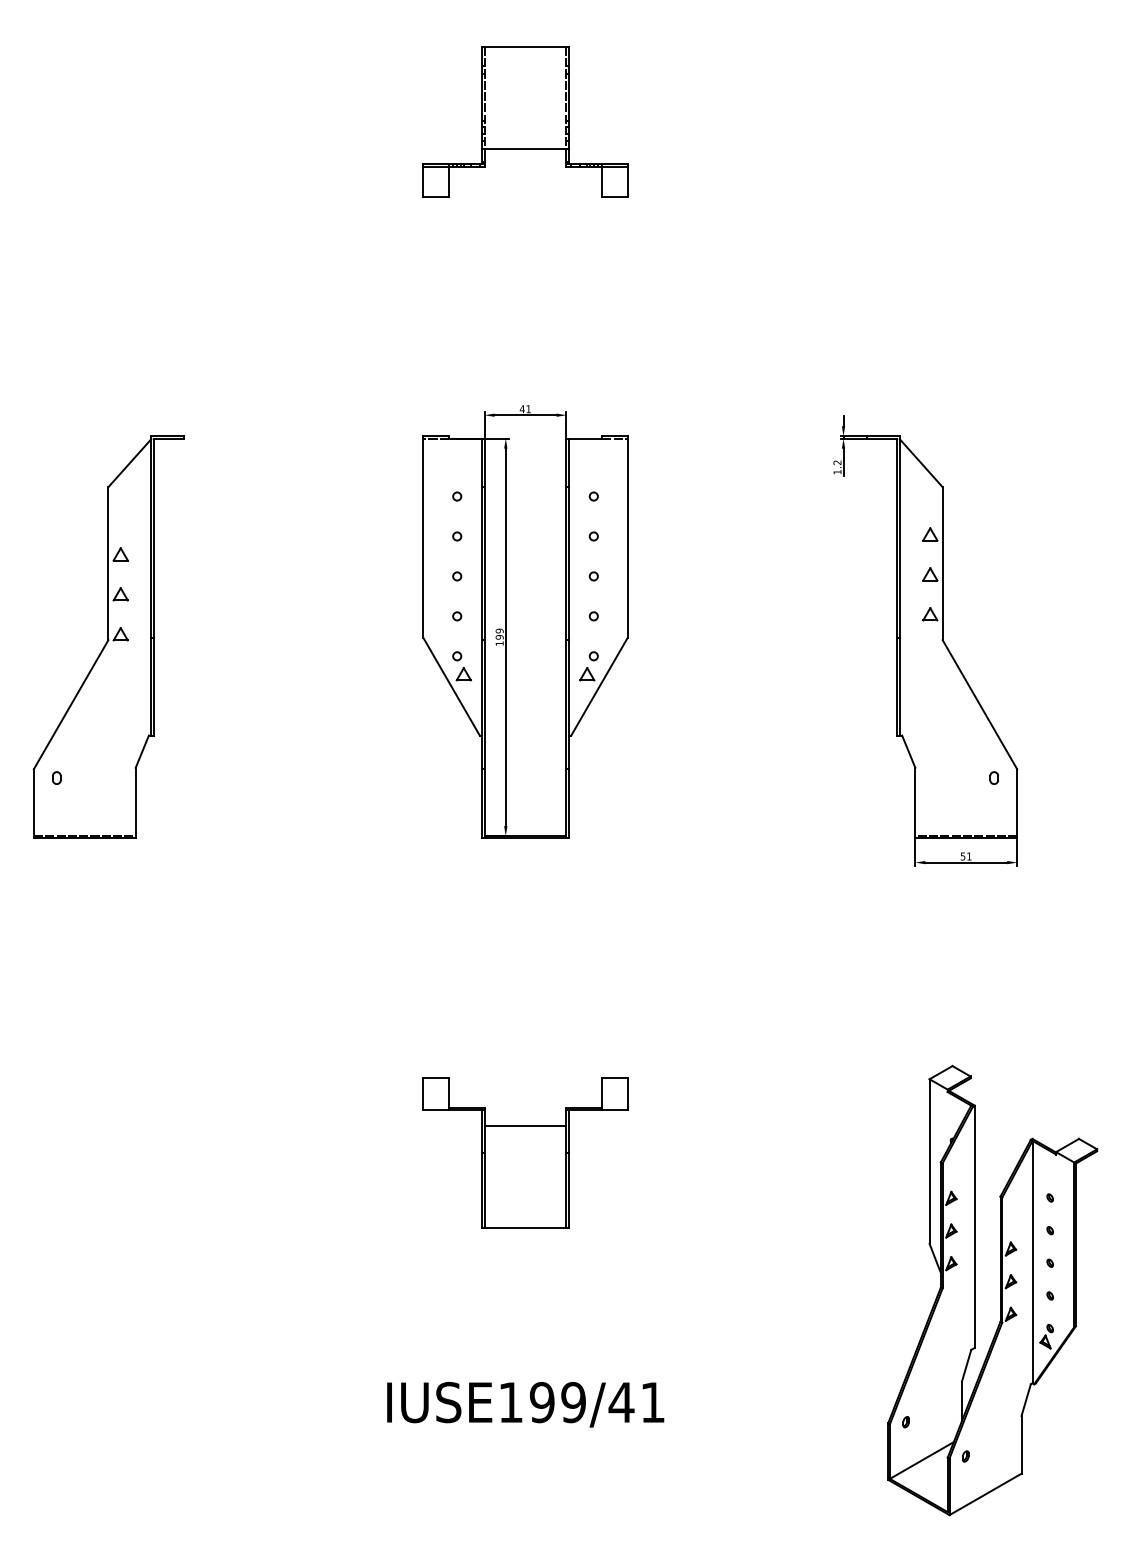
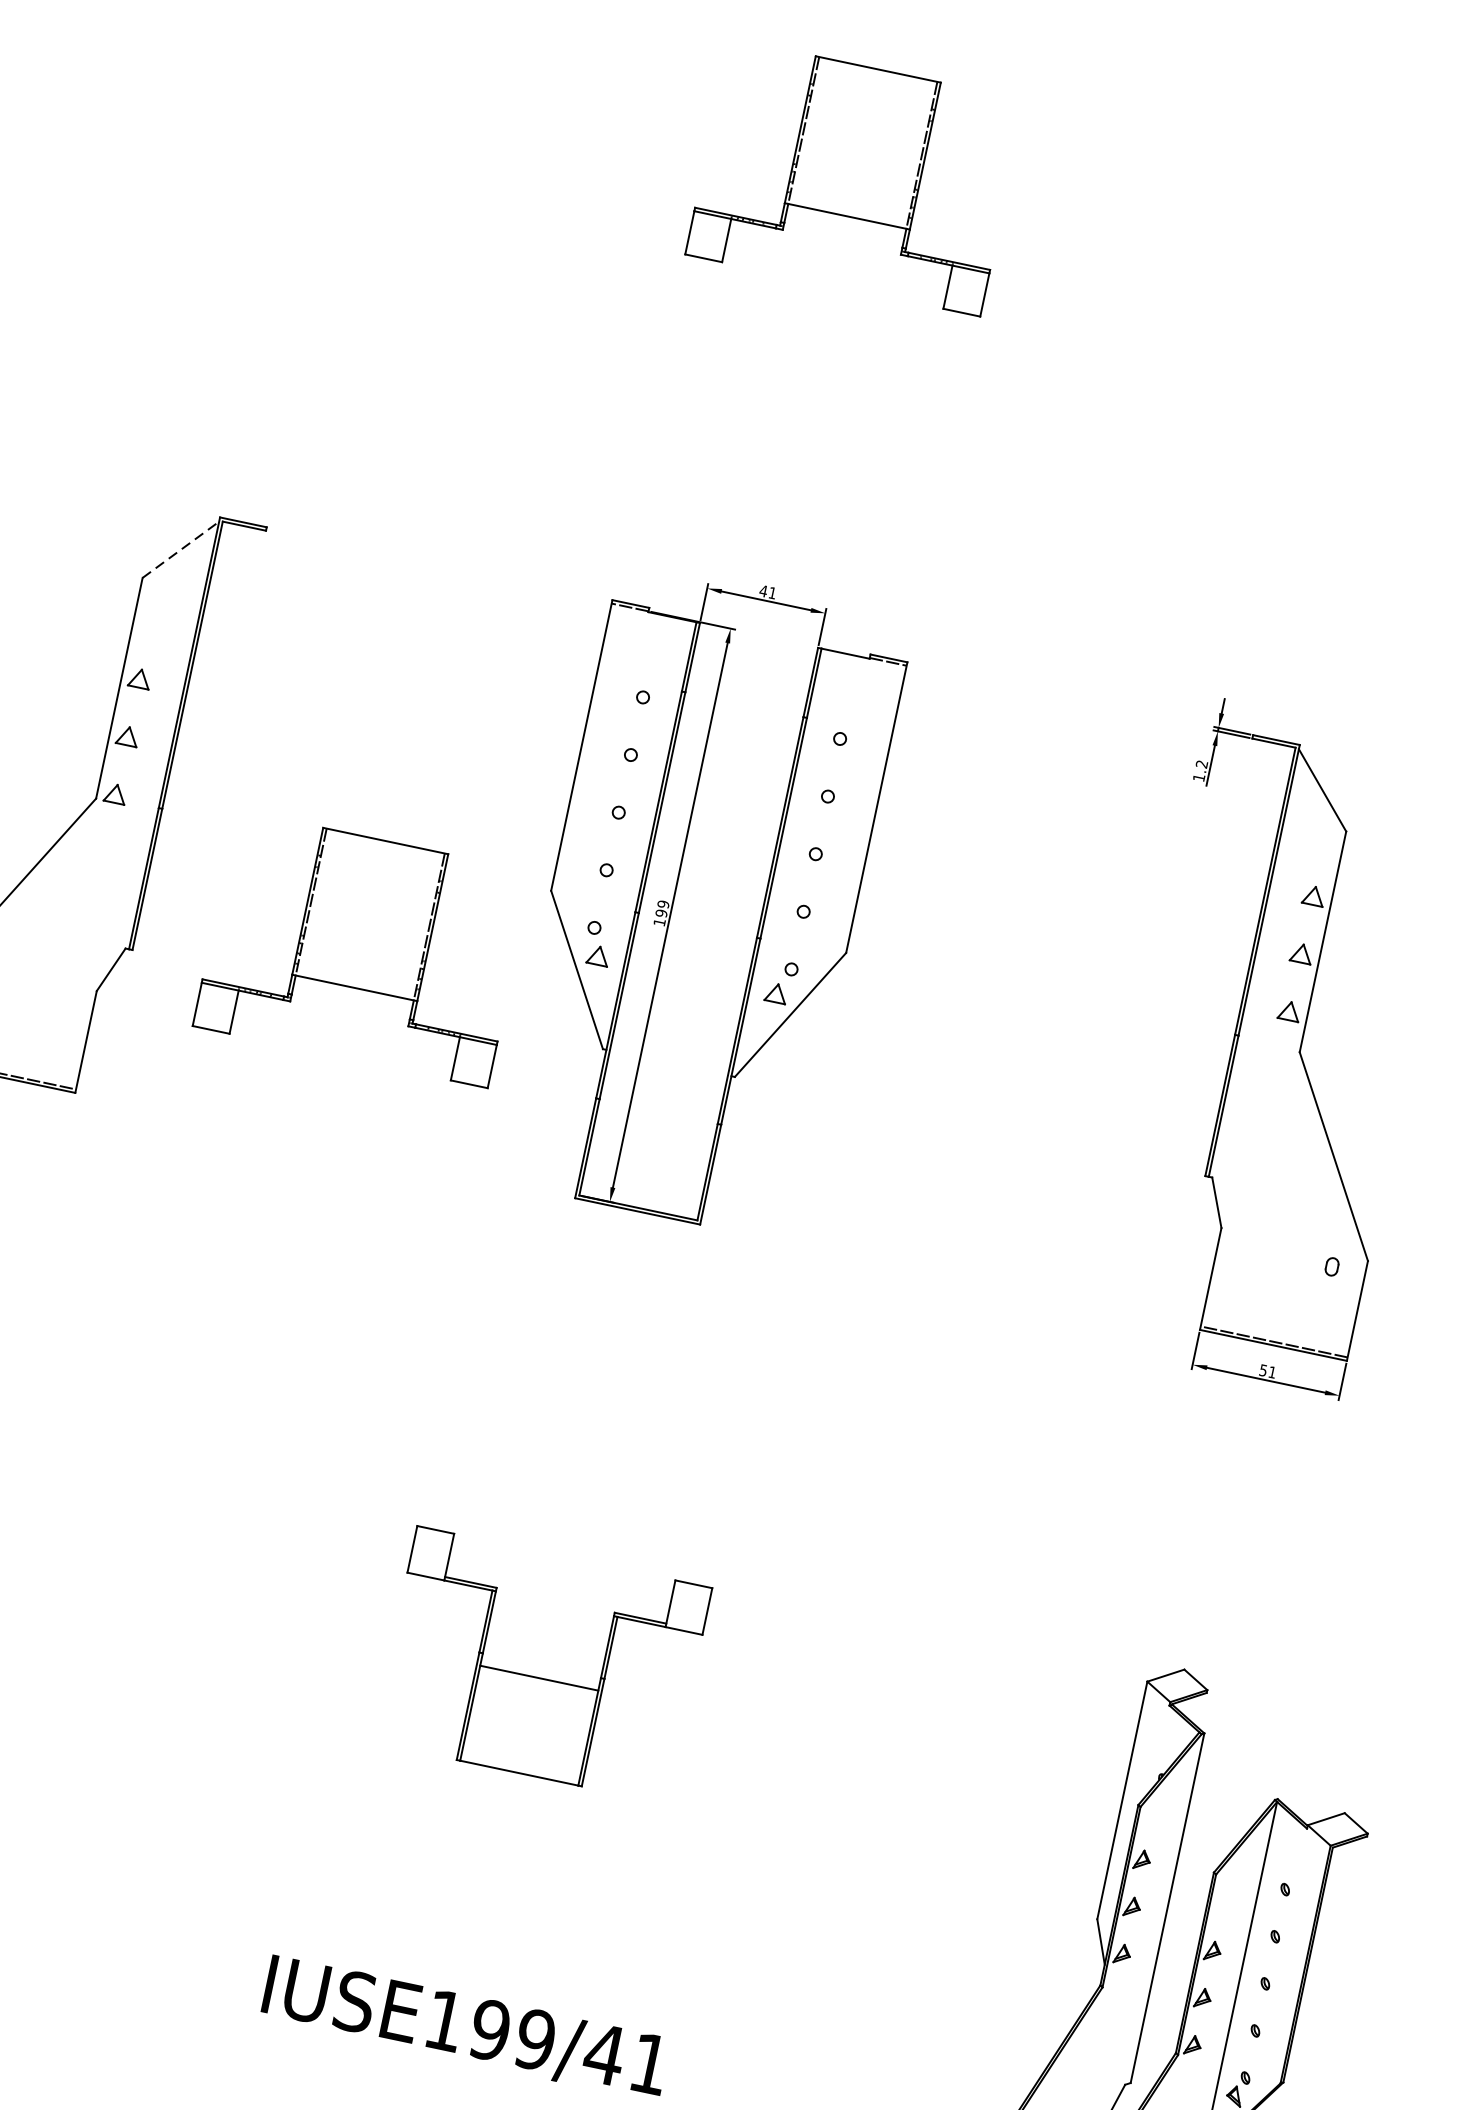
line: (130, 462) -> (182, 548), solid -> dashed
part: (306, 702) -> (363, 948), added
line: (525, 1125) -> (539, 1677), moved

